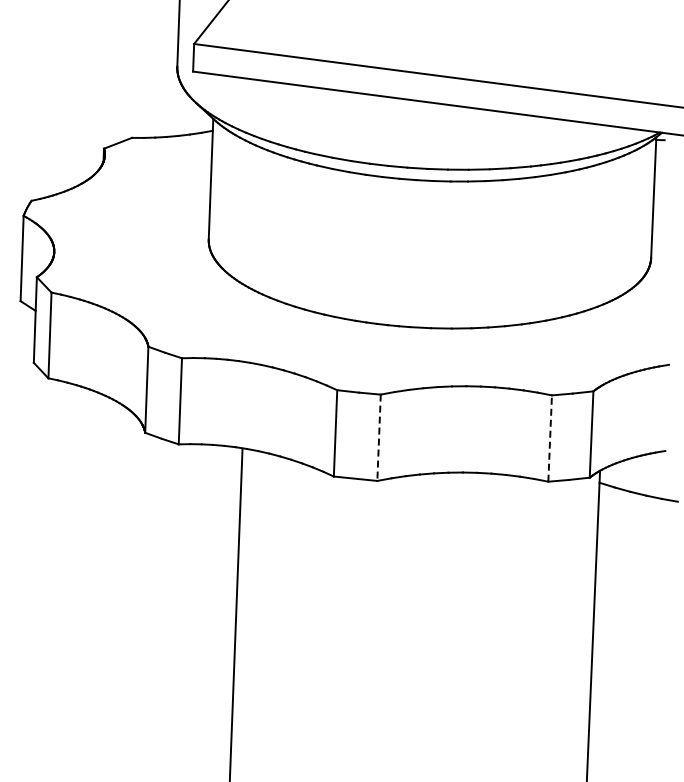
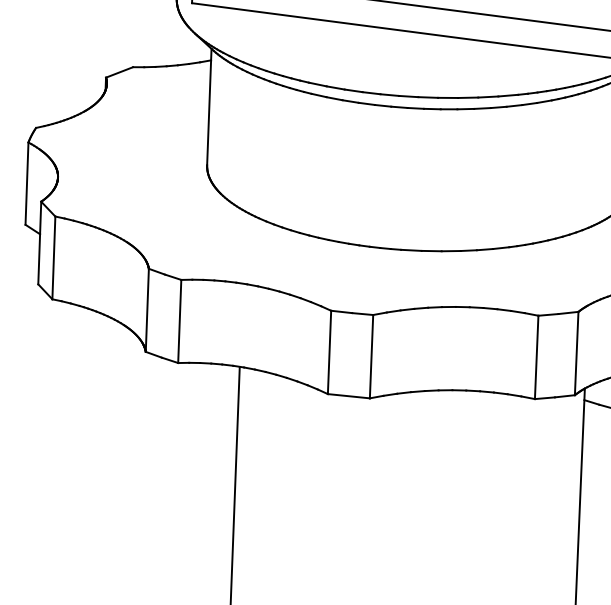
line: (379, 438) -> (371, 357), dashed -> solid
line: (550, 438) -> (537, 357), dashed -> solid

